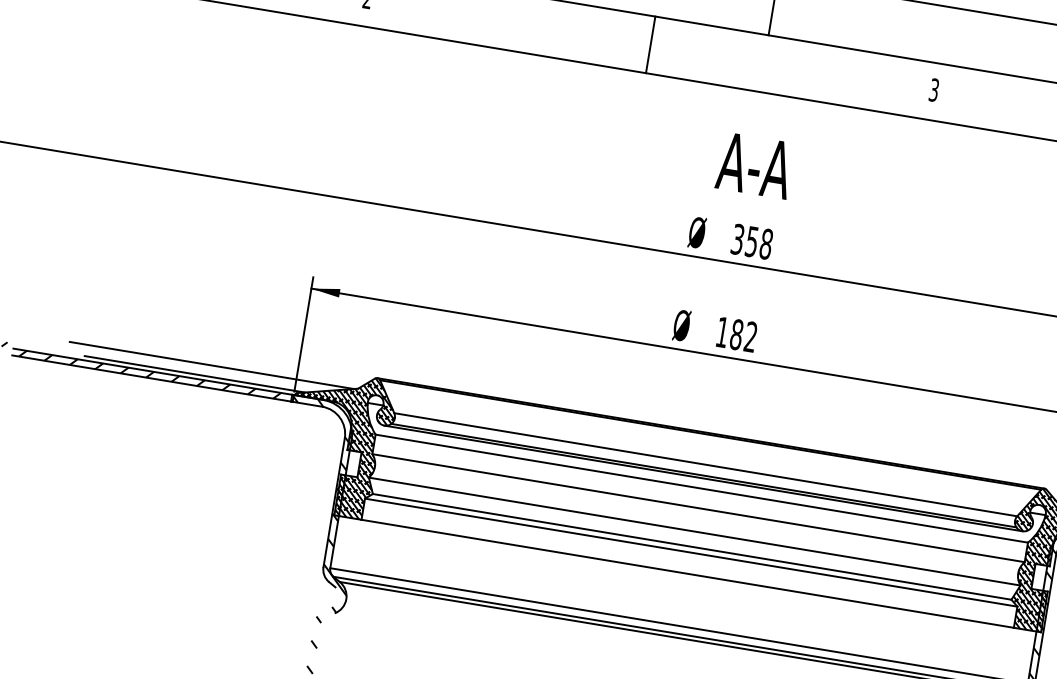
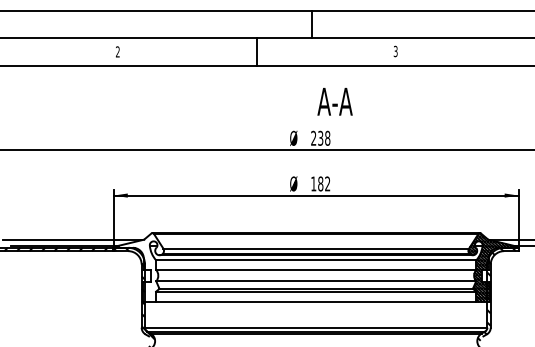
text: (753, 164) -> (334, 101), moved
text: (745, 238) -> (317, 137), 358 -> 238
hatch: (339, 443) -> (139, 267), removed

